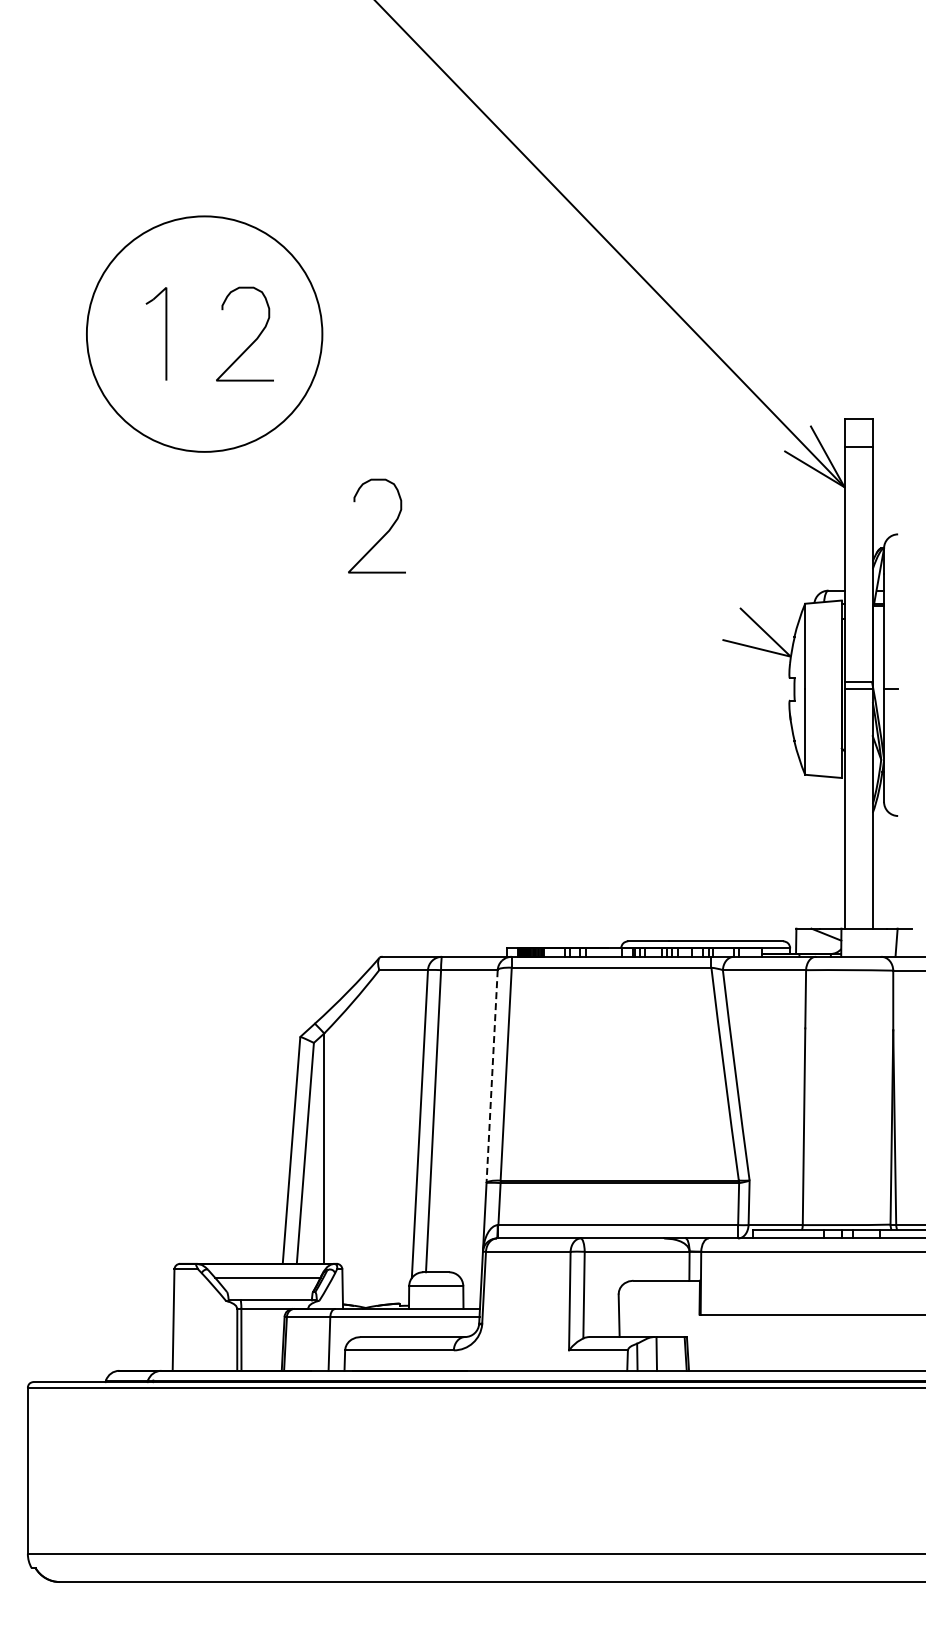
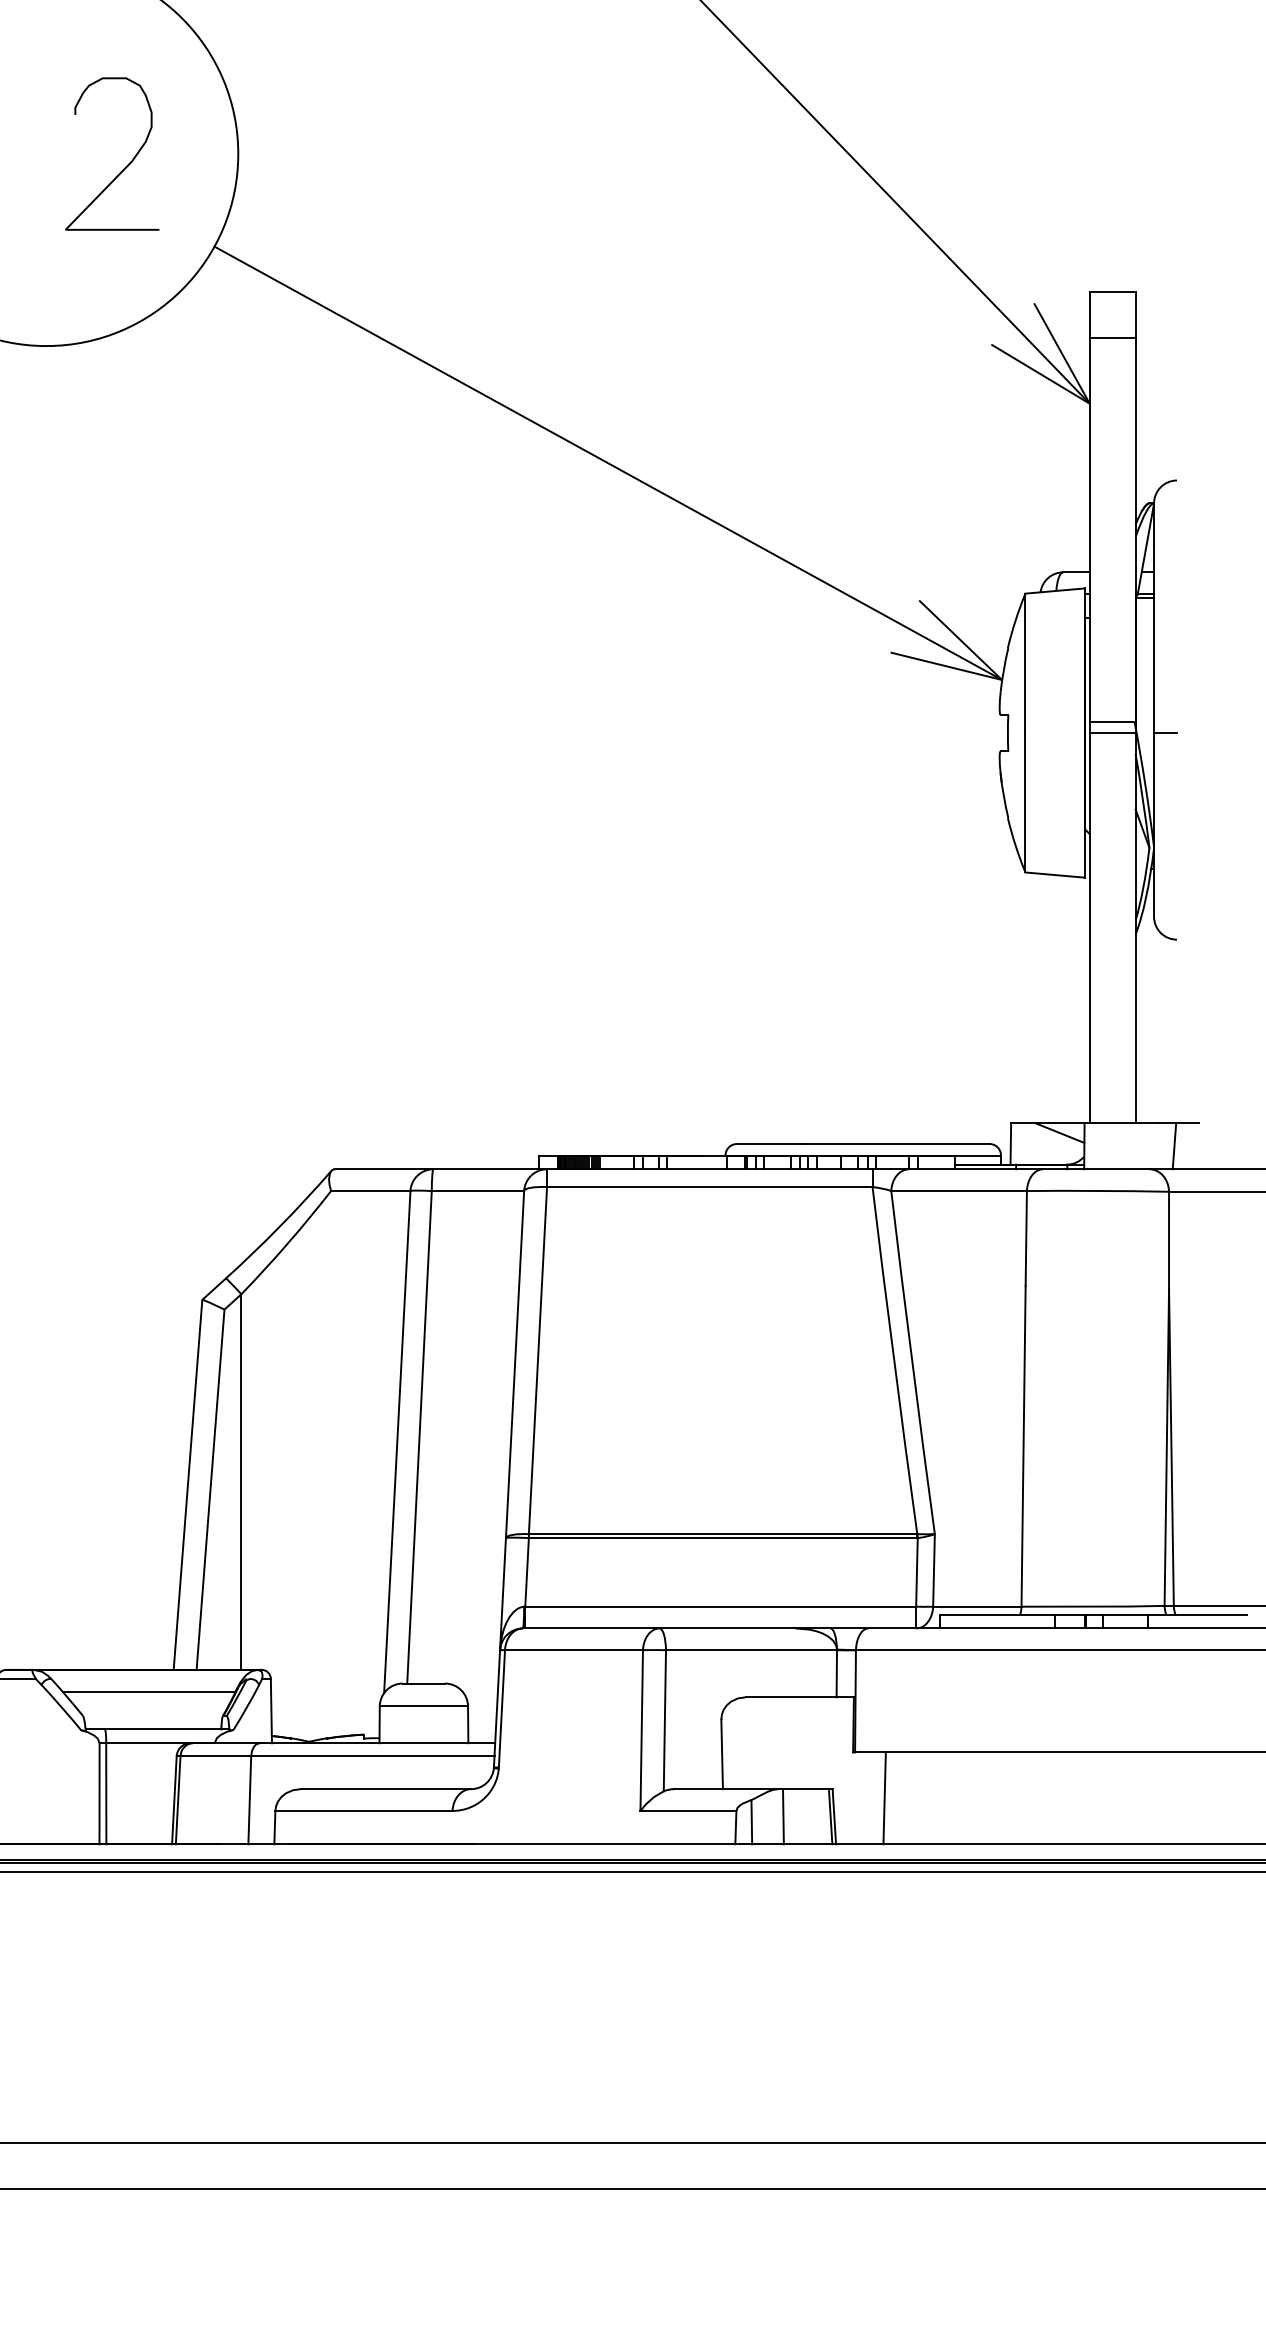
line: (548, 523) -> (606, 462), added
curve: (385, 533) -> (341, 479), removed
line: (492, 1076) -> (515, 1364), dashed -> solid
line: (718, 1342) -> (884, 1798), added

